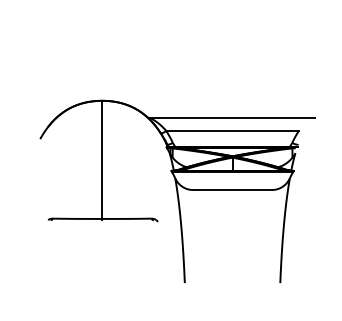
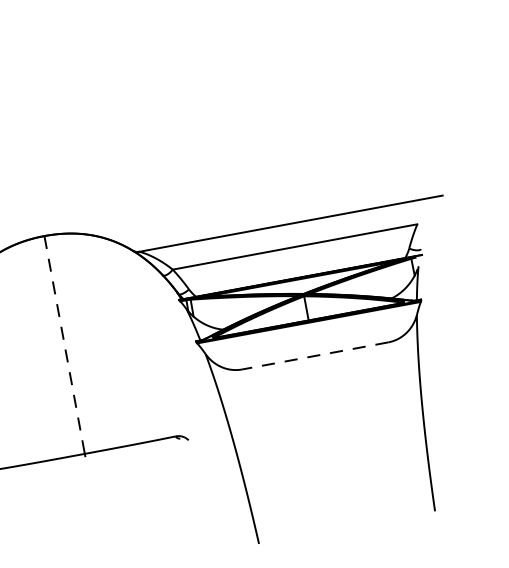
line: (102, 160) -> (65, 346), solid -> dashed
line: (232, 189) -> (314, 355), solid -> dashed

